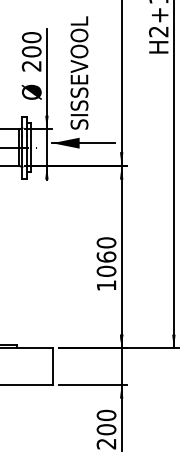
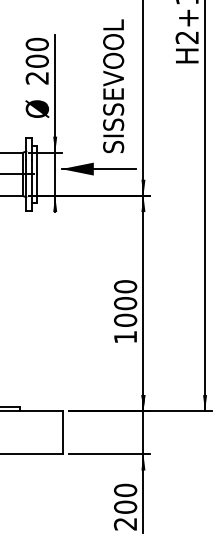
text: (79, 73) -> (113, 86), moved
text: (105, 257) -> (124, 303), 1060 -> 1000

